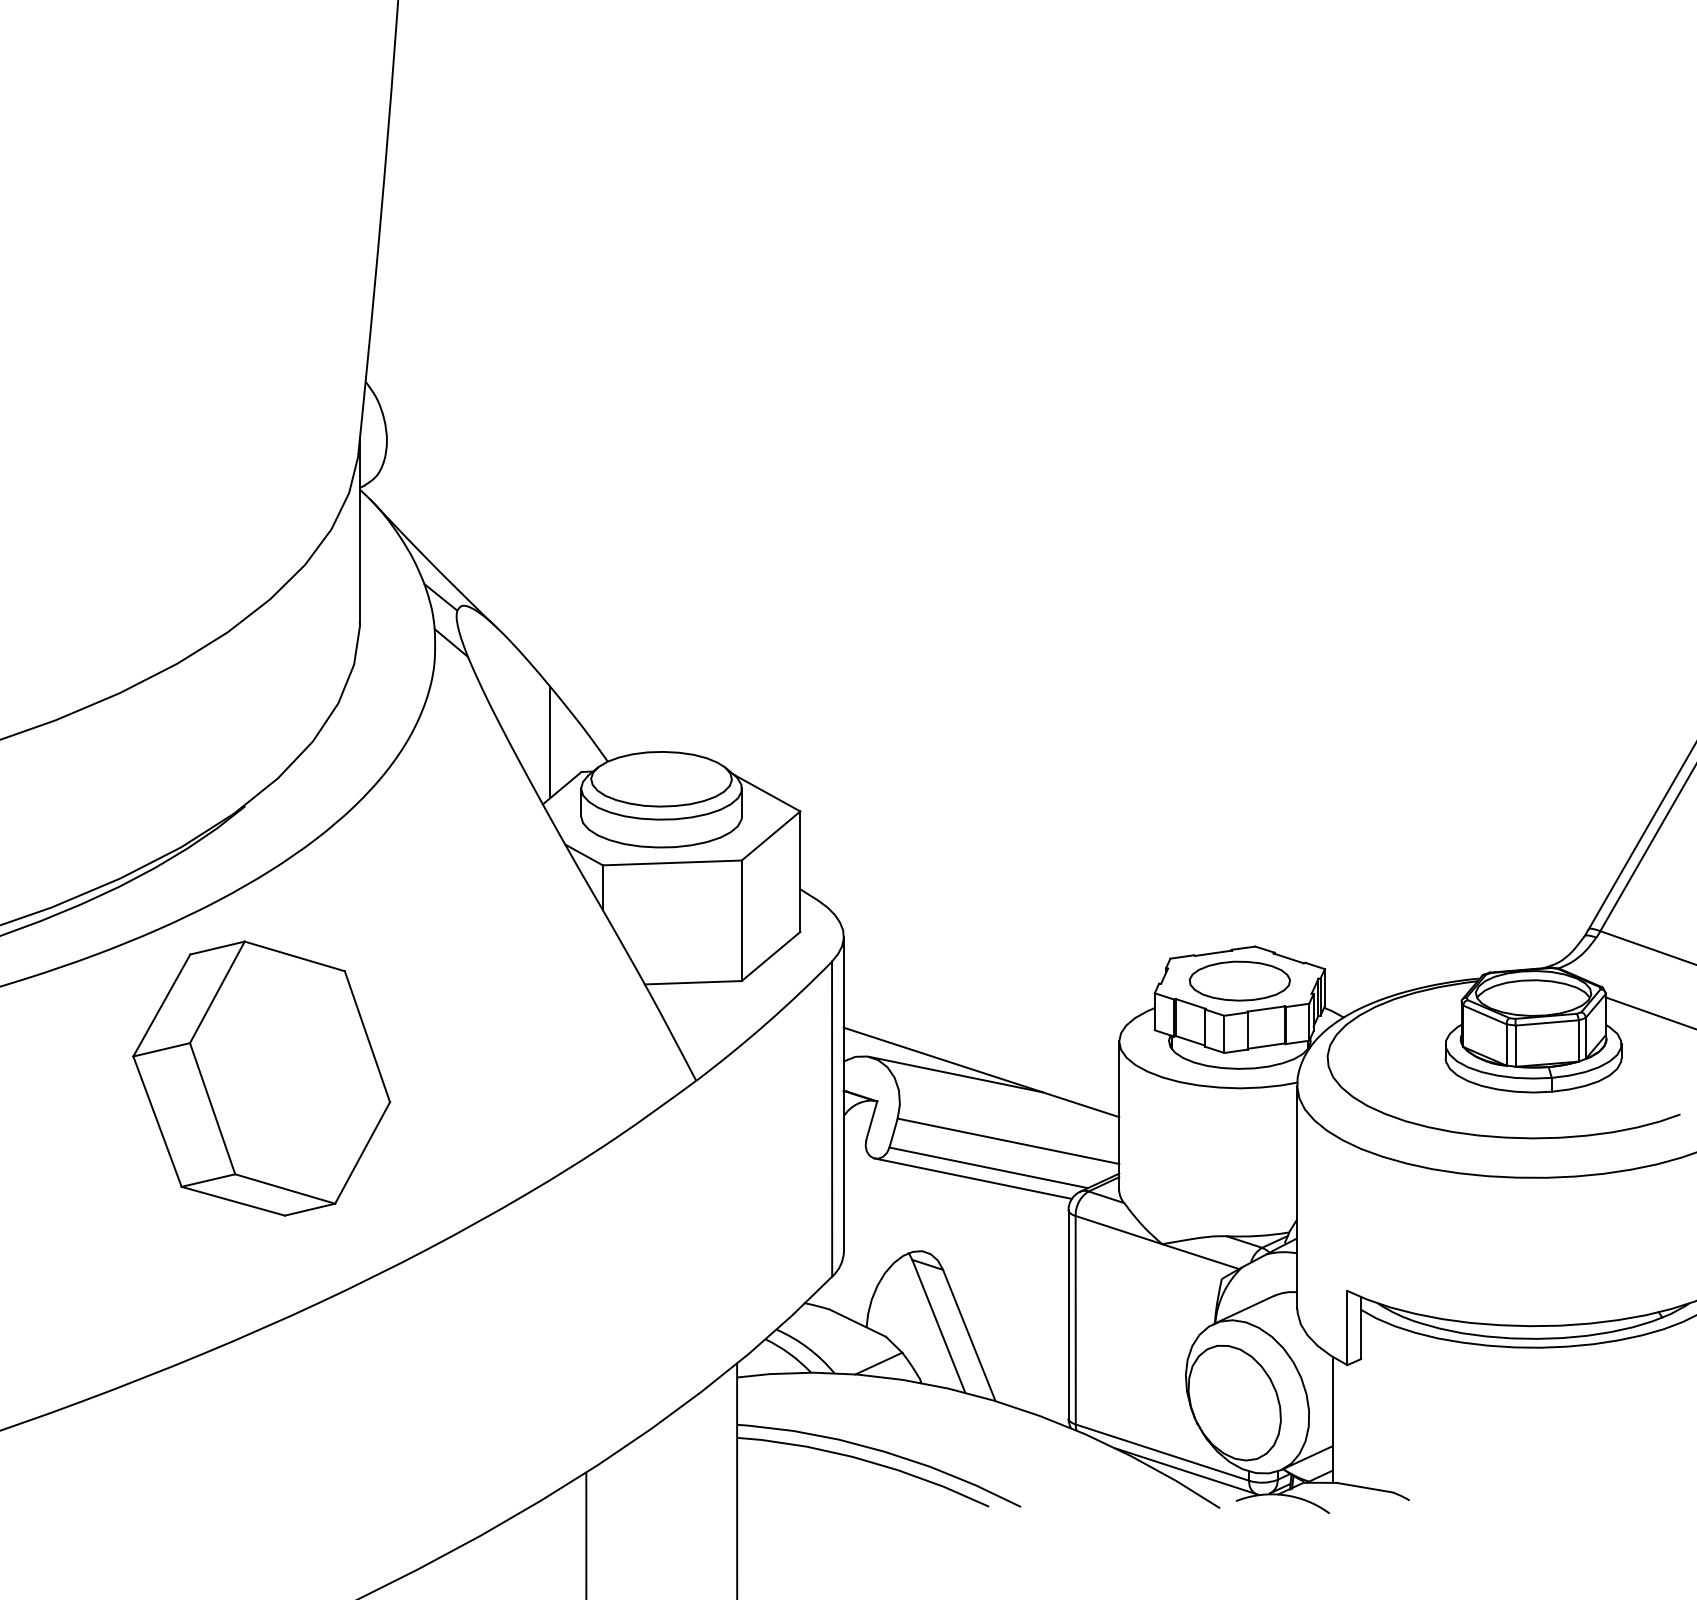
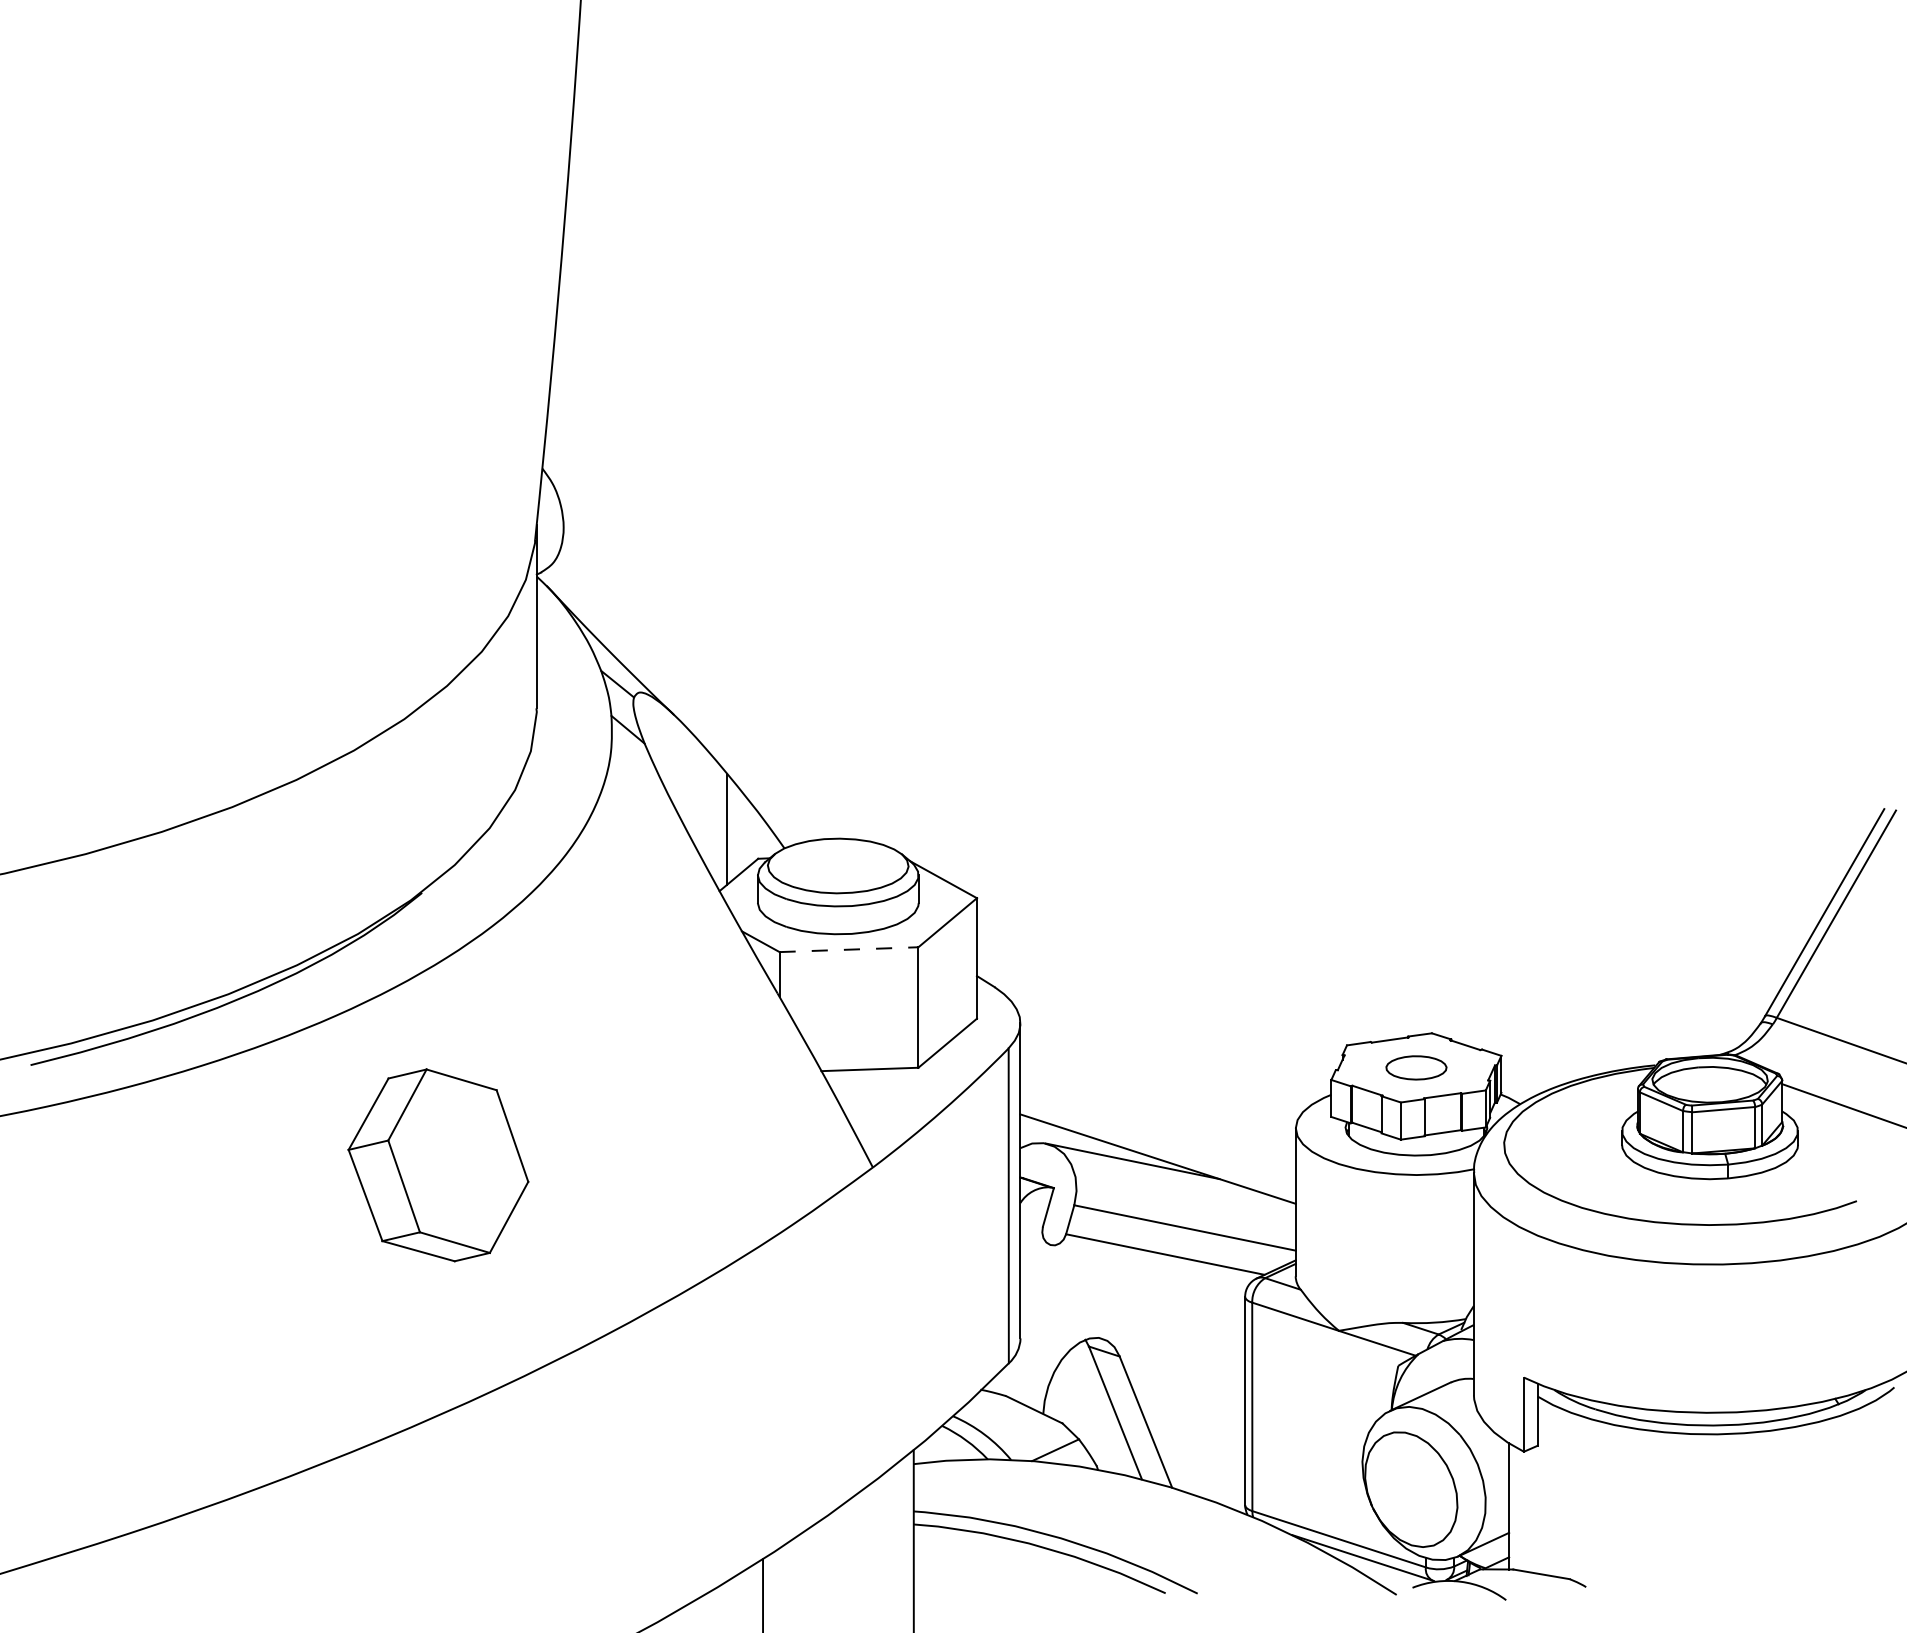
line: (672, 862) -> (849, 949), solid -> dashed
part: (1239, 980) -> (1416, 1067), size x0.6
part: (261, 1078) -> (438, 1165), size x0.7
line: (972, 1178) -> (1149, 1265), removed

